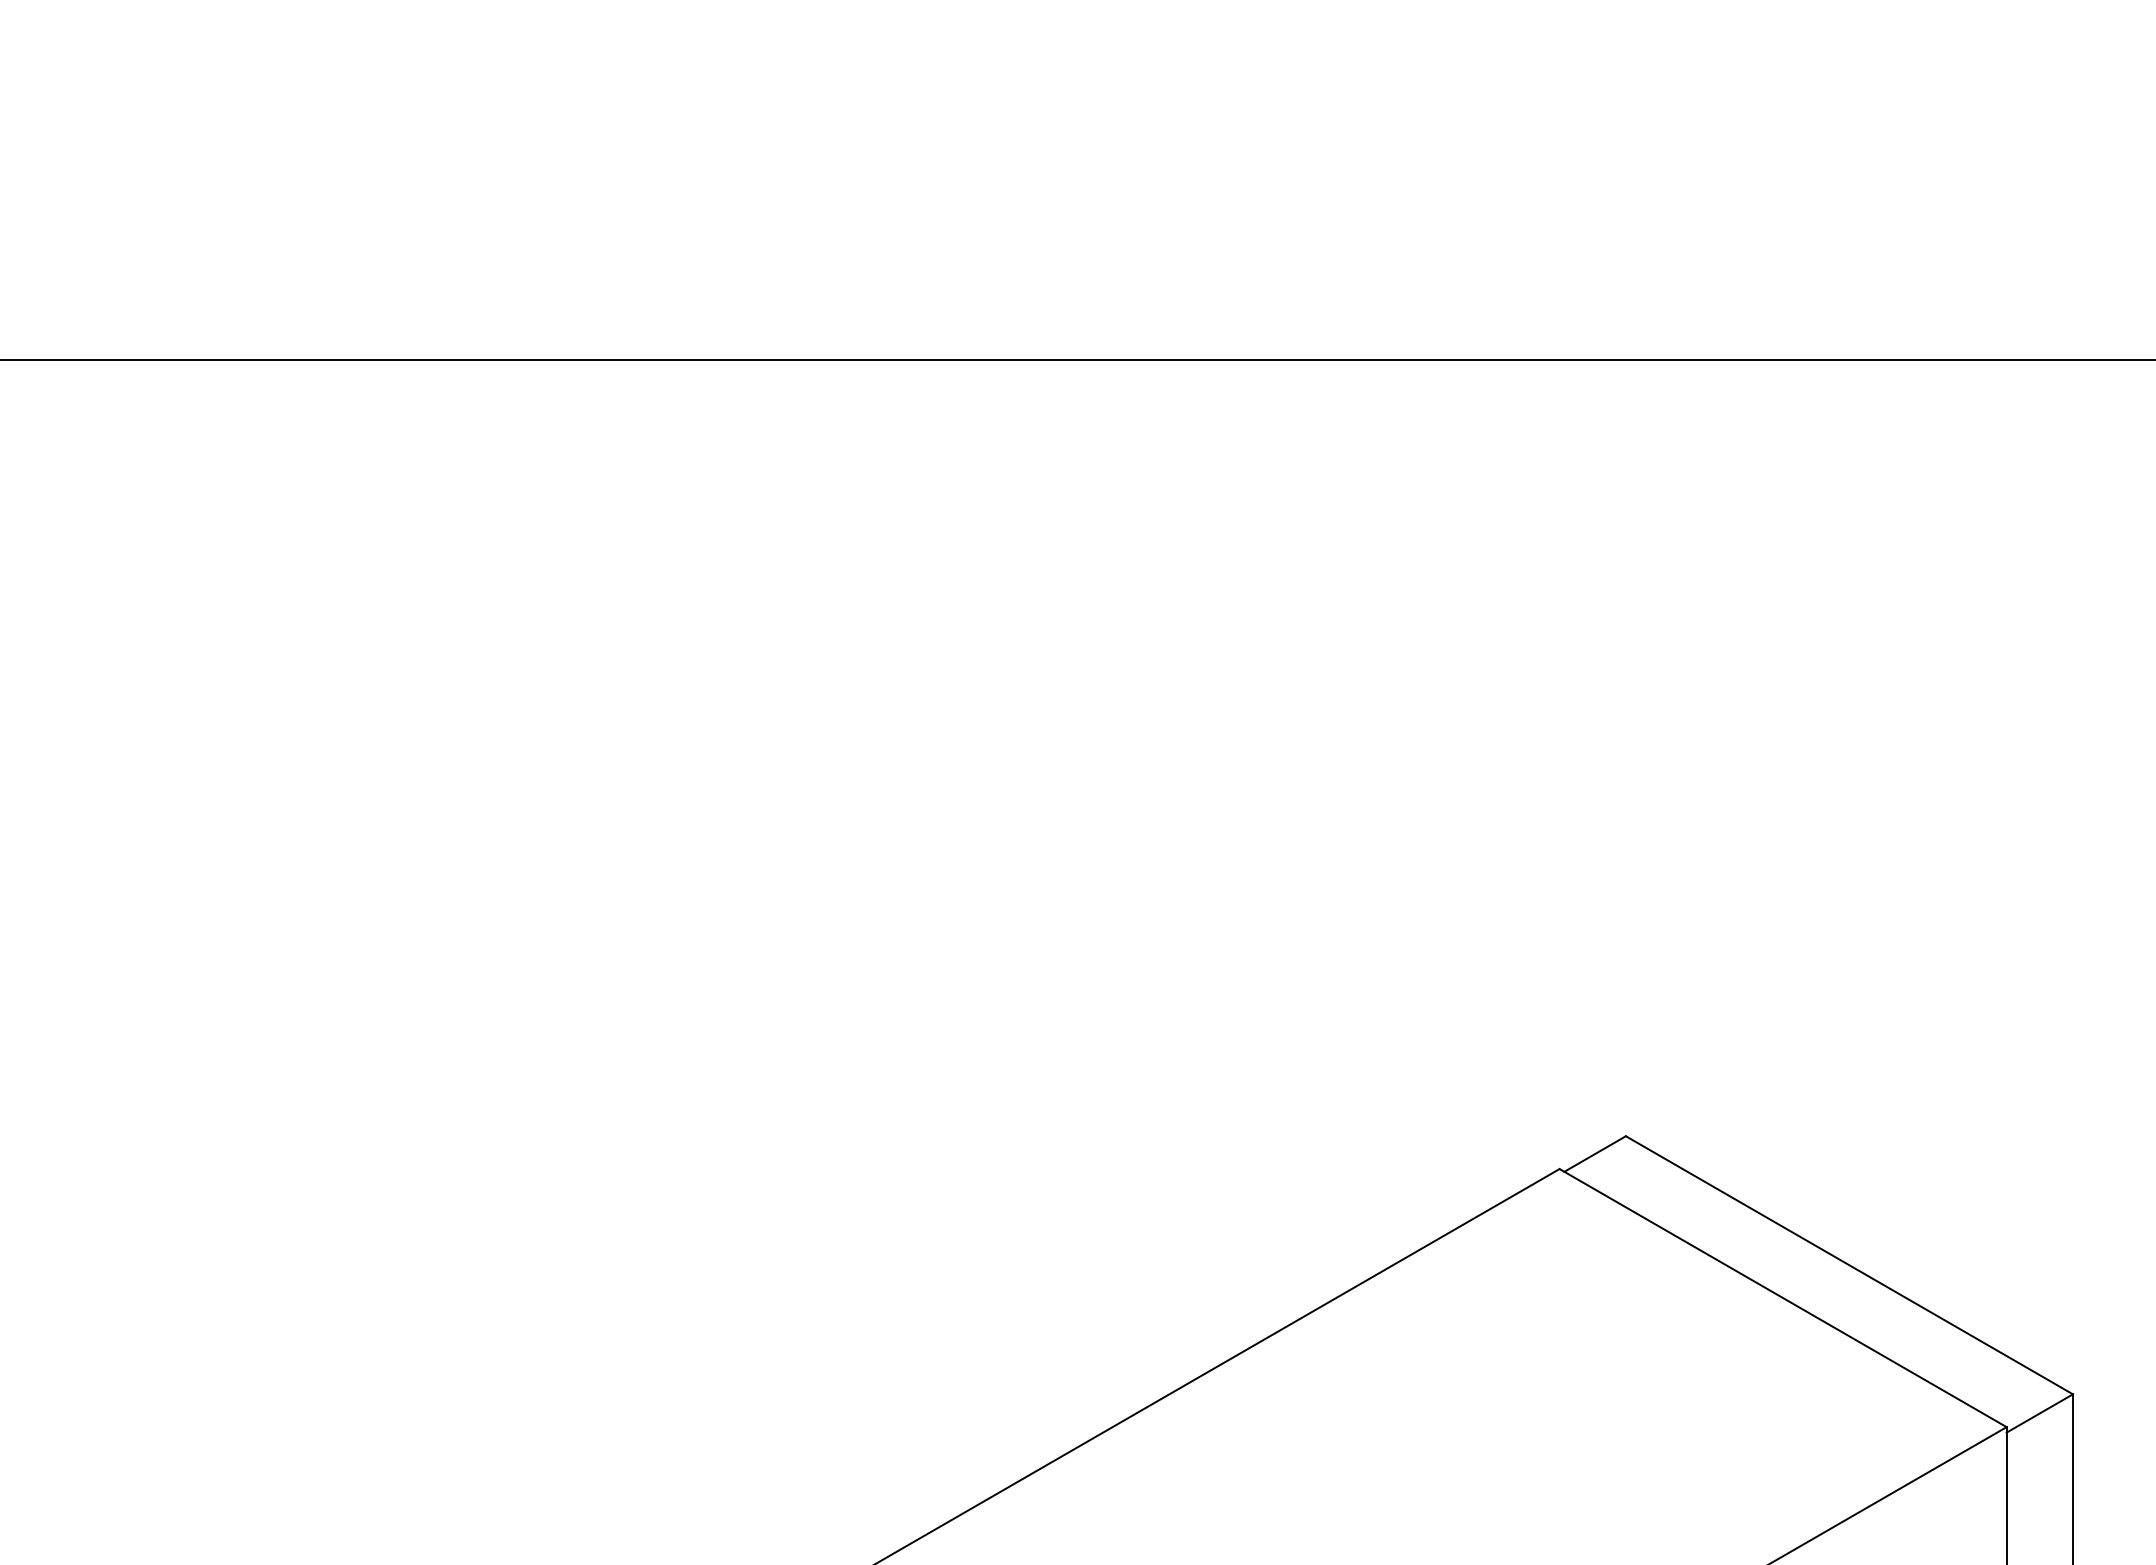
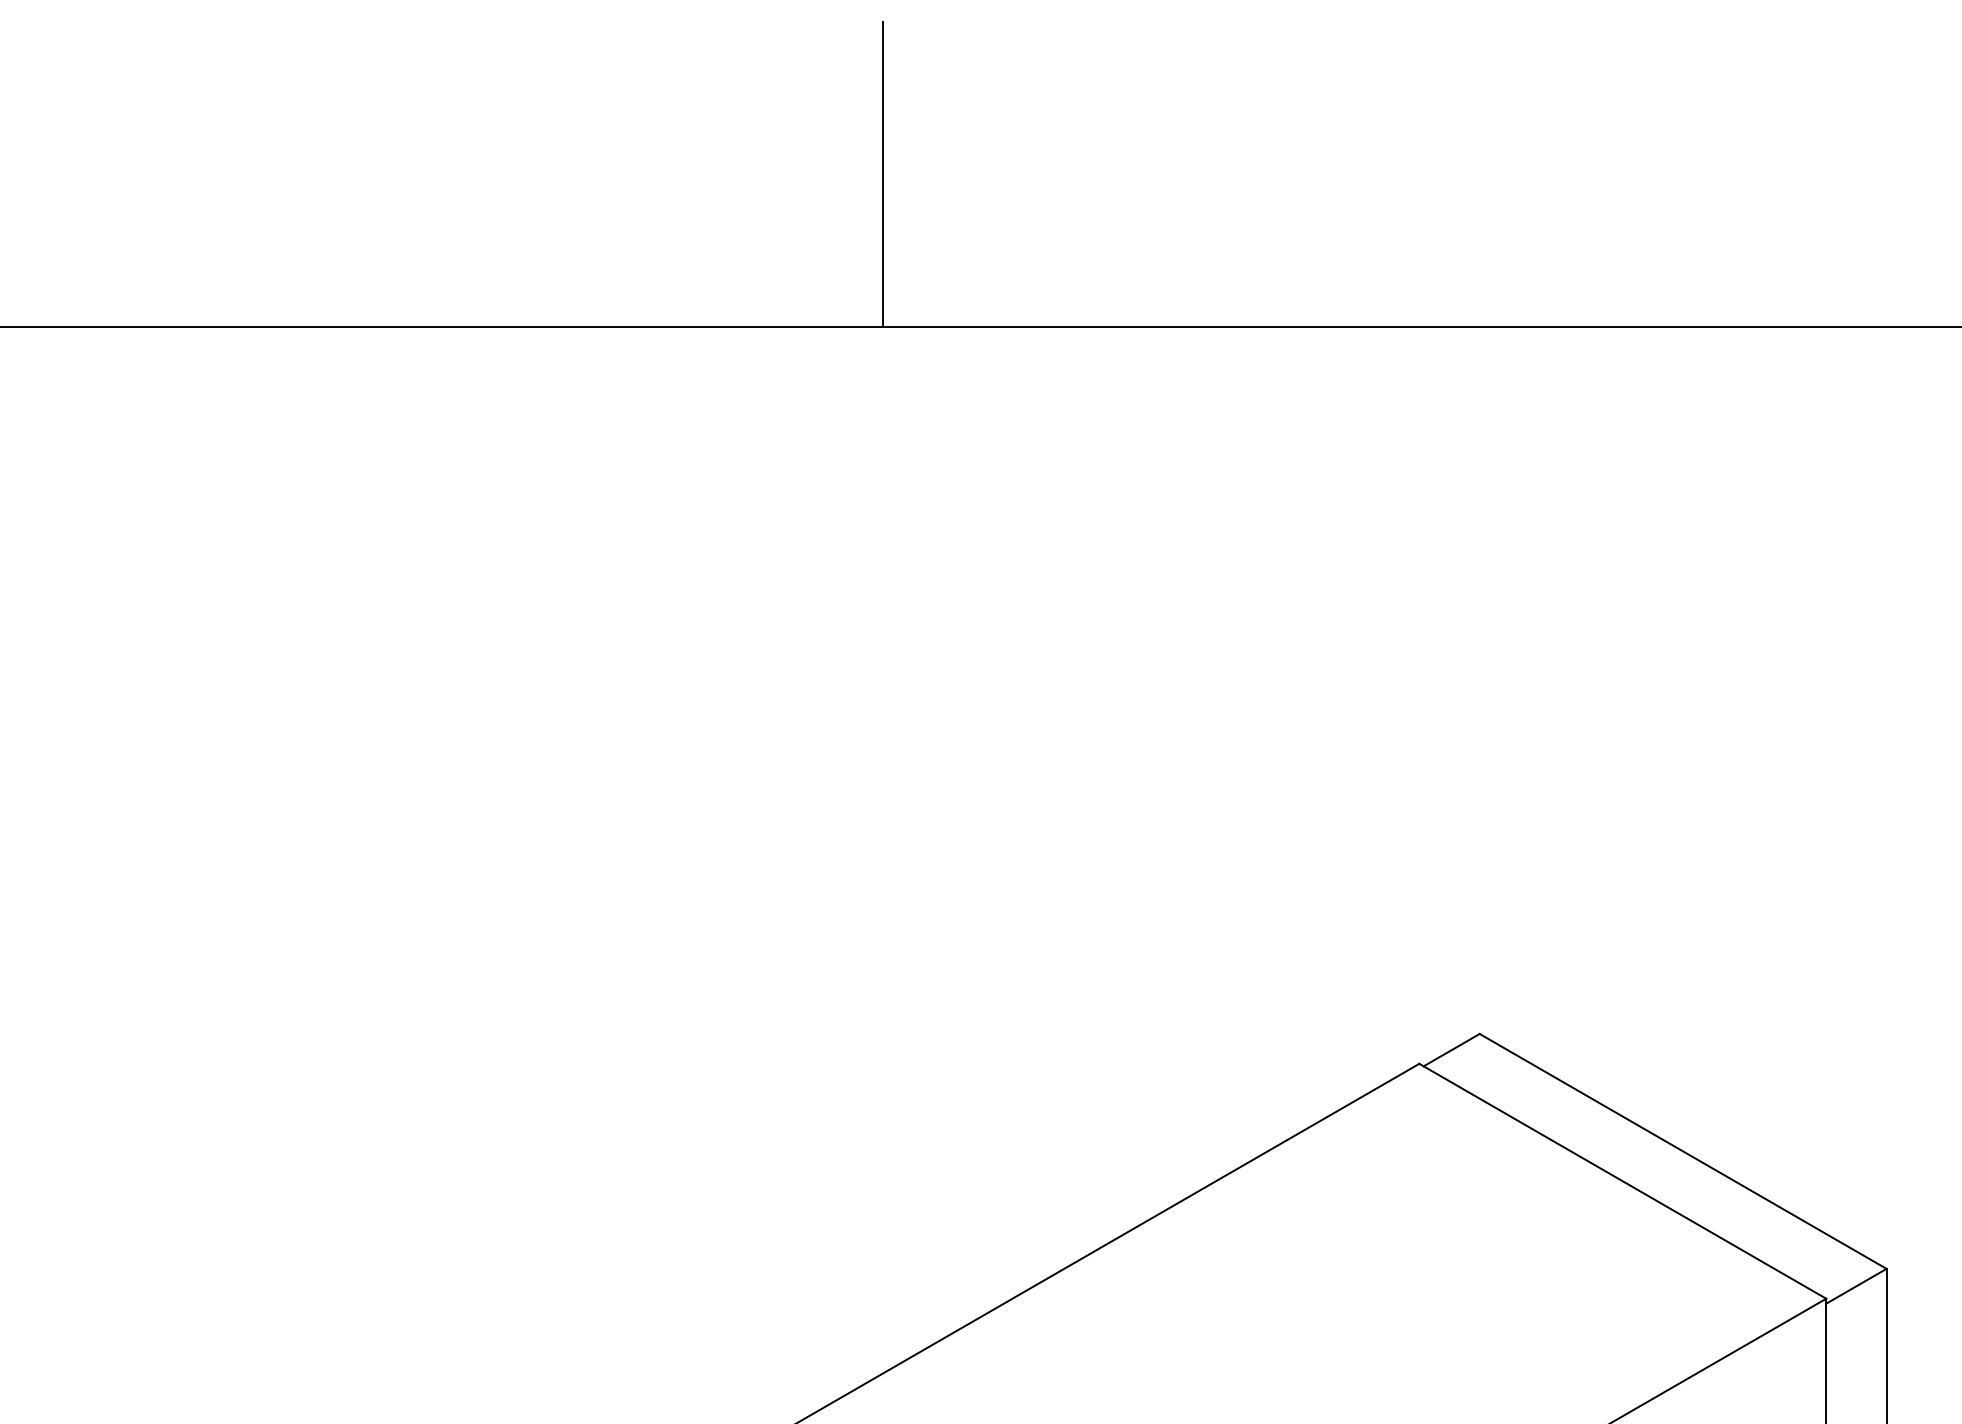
line: (970, 191) -> (883, 174), added

